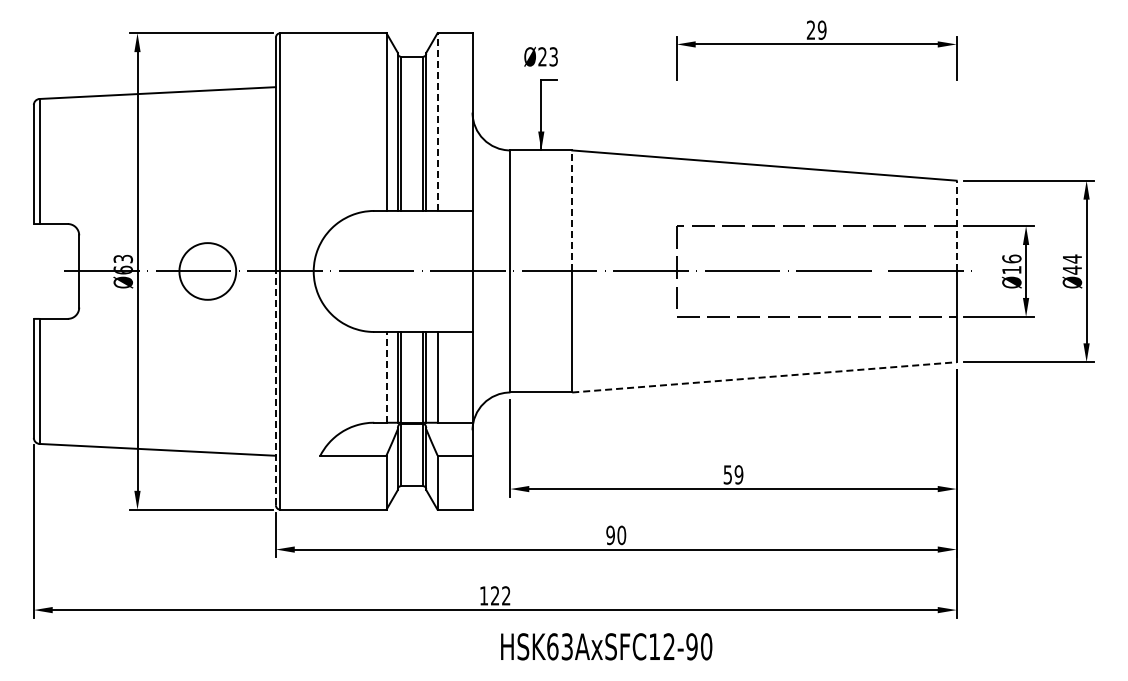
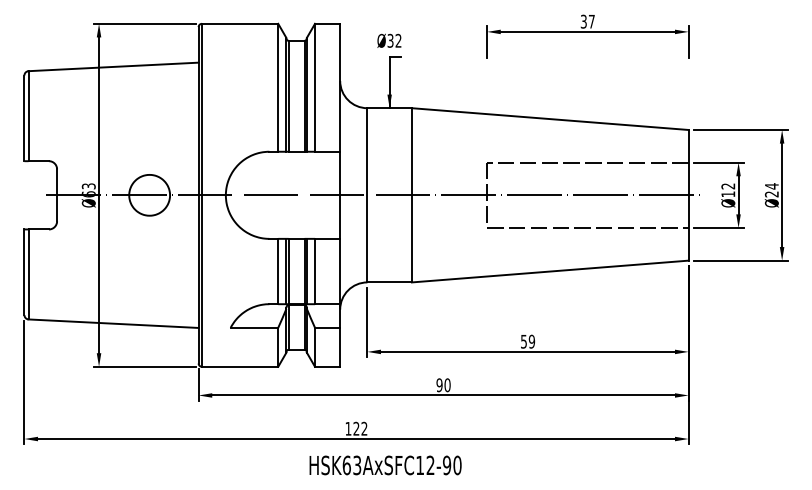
text: (816, 29) -> (587, 21), 29 -> 37
text: (547, 56) -> (394, 40), Ø23 -> Ø32
line: (437, 122) -> (314, 88), dashed -> solid
line: (572, 210) -> (412, 151), dashed -> solid
line: (956, 225) -> (688, 162), dashed -> solid
text: (1011, 258) -> (728, 185), Ø16 -> Ø12
text: (1071, 269) -> (771, 193), Ø44 -> Ø24
line: (386, 376) -> (278, 270), dashed -> solid
line: (764, 377) -> (550, 271), dashed -> solid
line: (275, 388) -> (198, 279), dashed -> solid
text: (606, 646) -> (385, 465), moved

